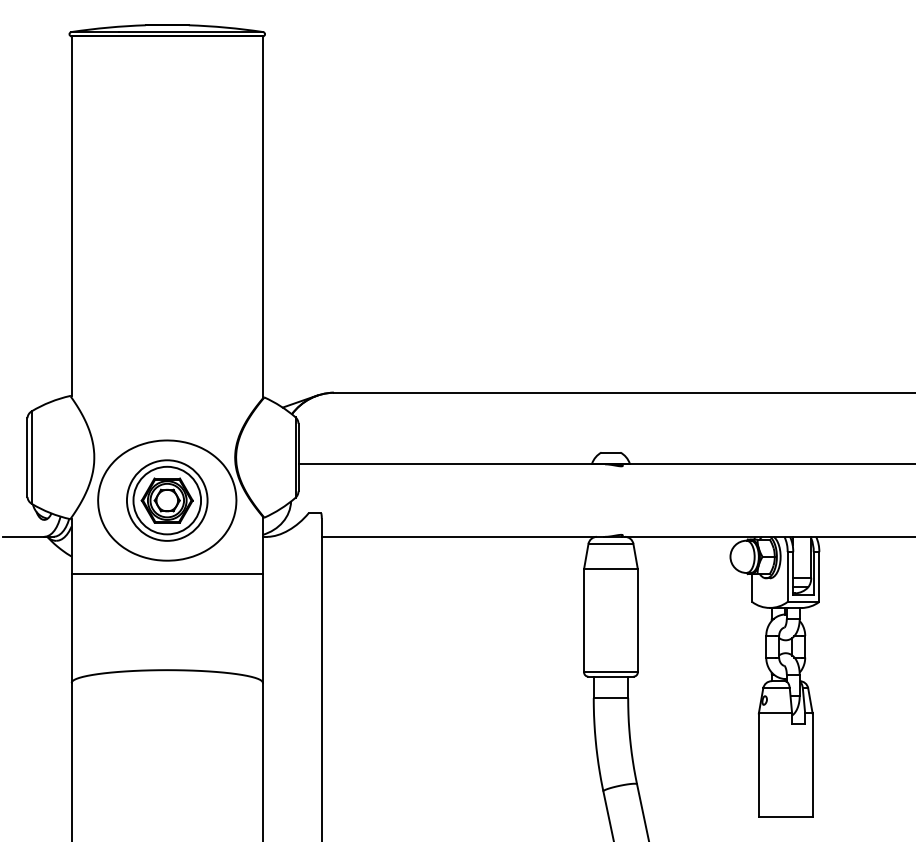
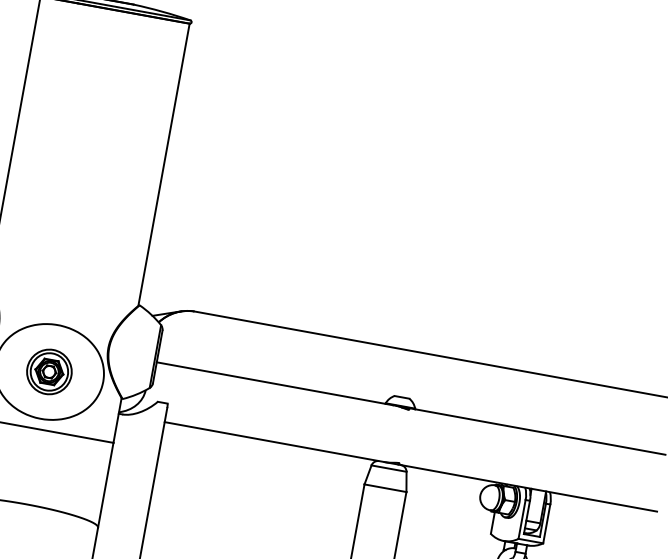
part: (167, 500) -> (49, 371), size x0.7

